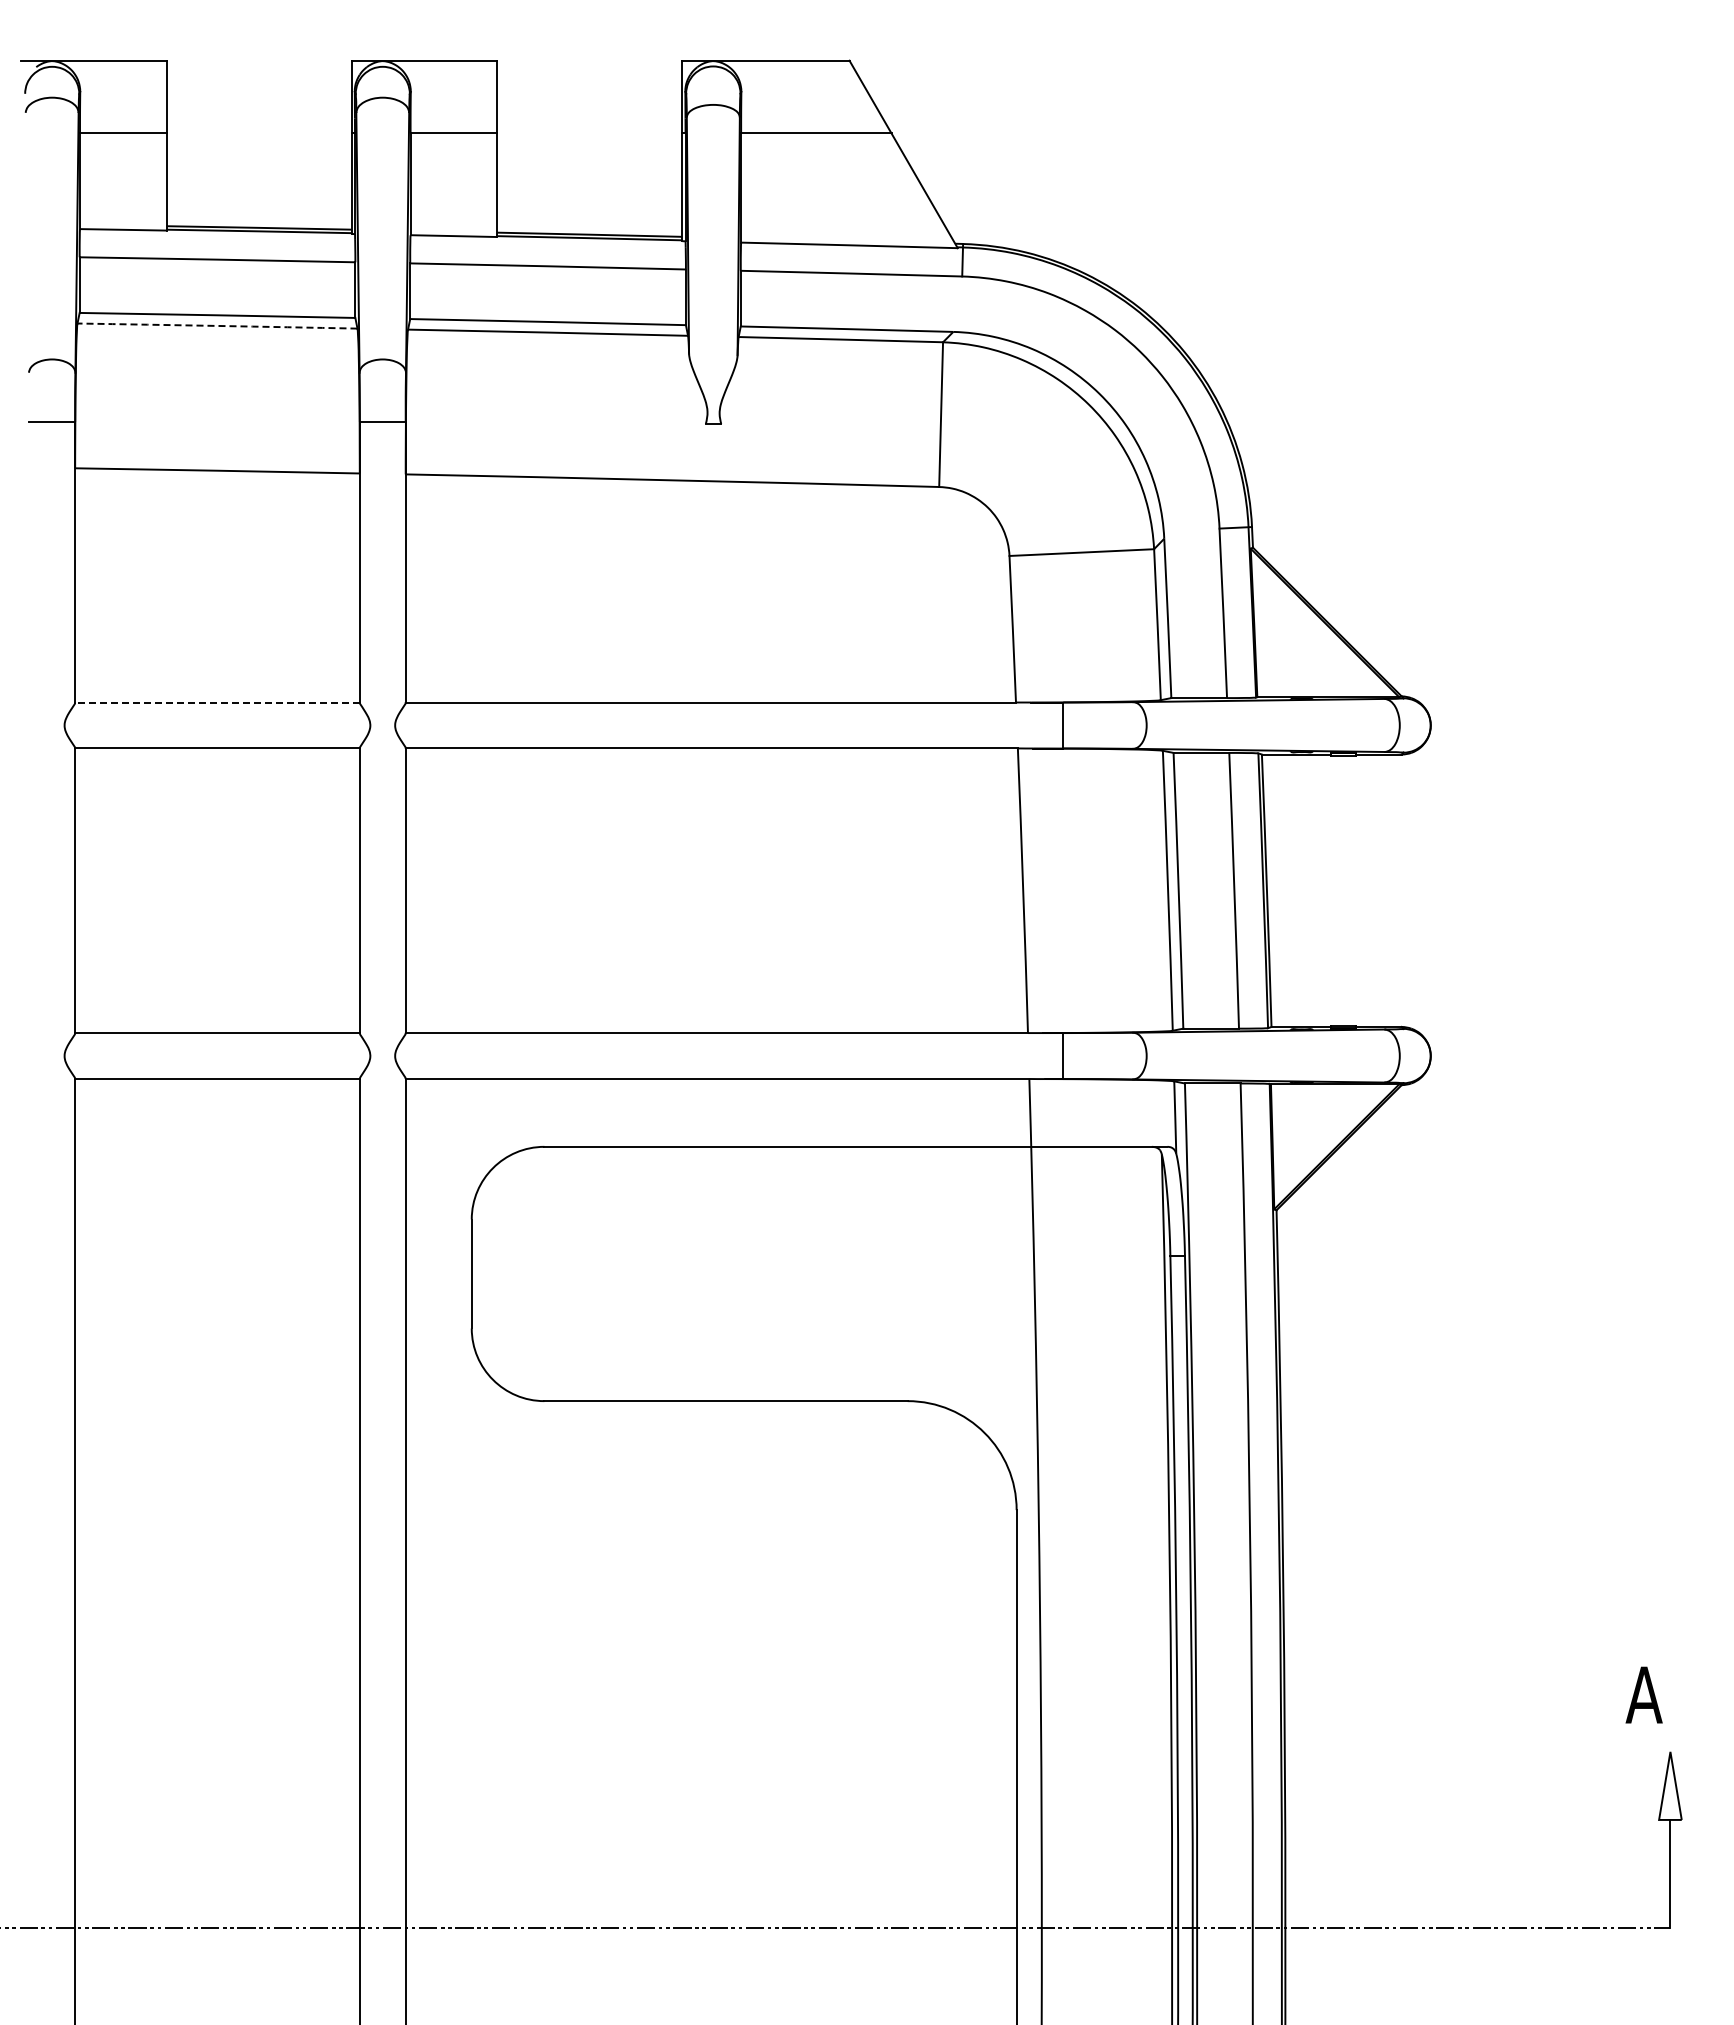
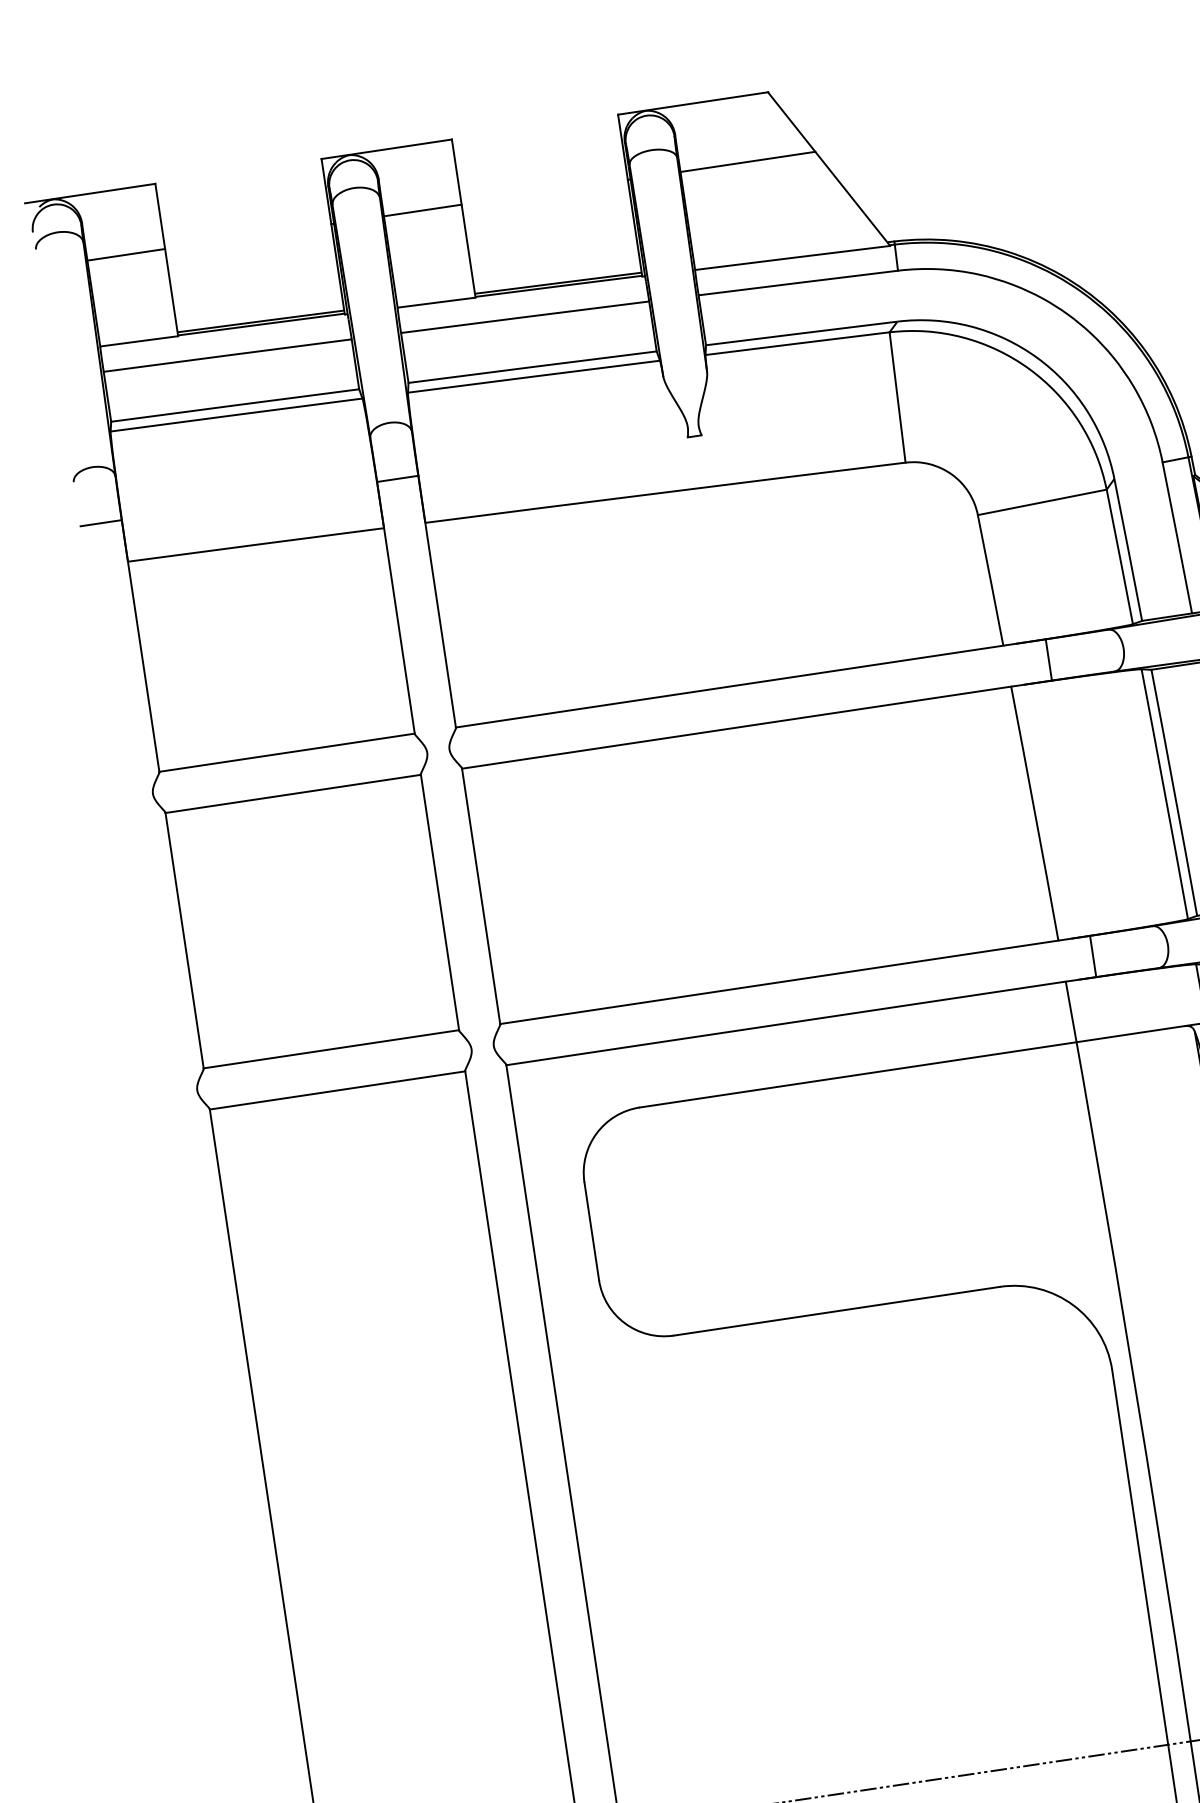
arc: (217, 325) -> (236, 414), dashed -> solid
line: (216, 702) -> (286, 752), dashed -> solid

